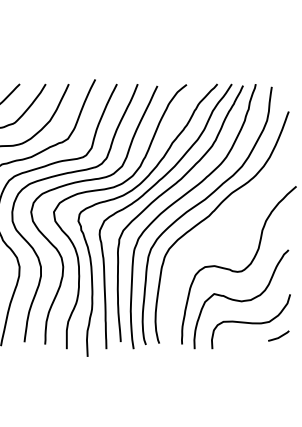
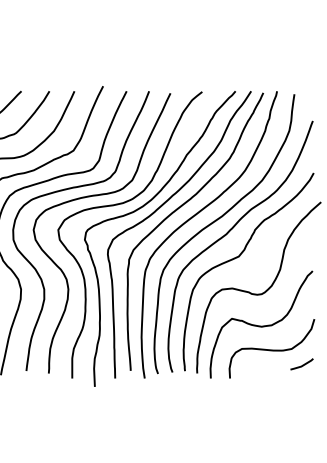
curve: (221, 237) -> (239, 257), added

